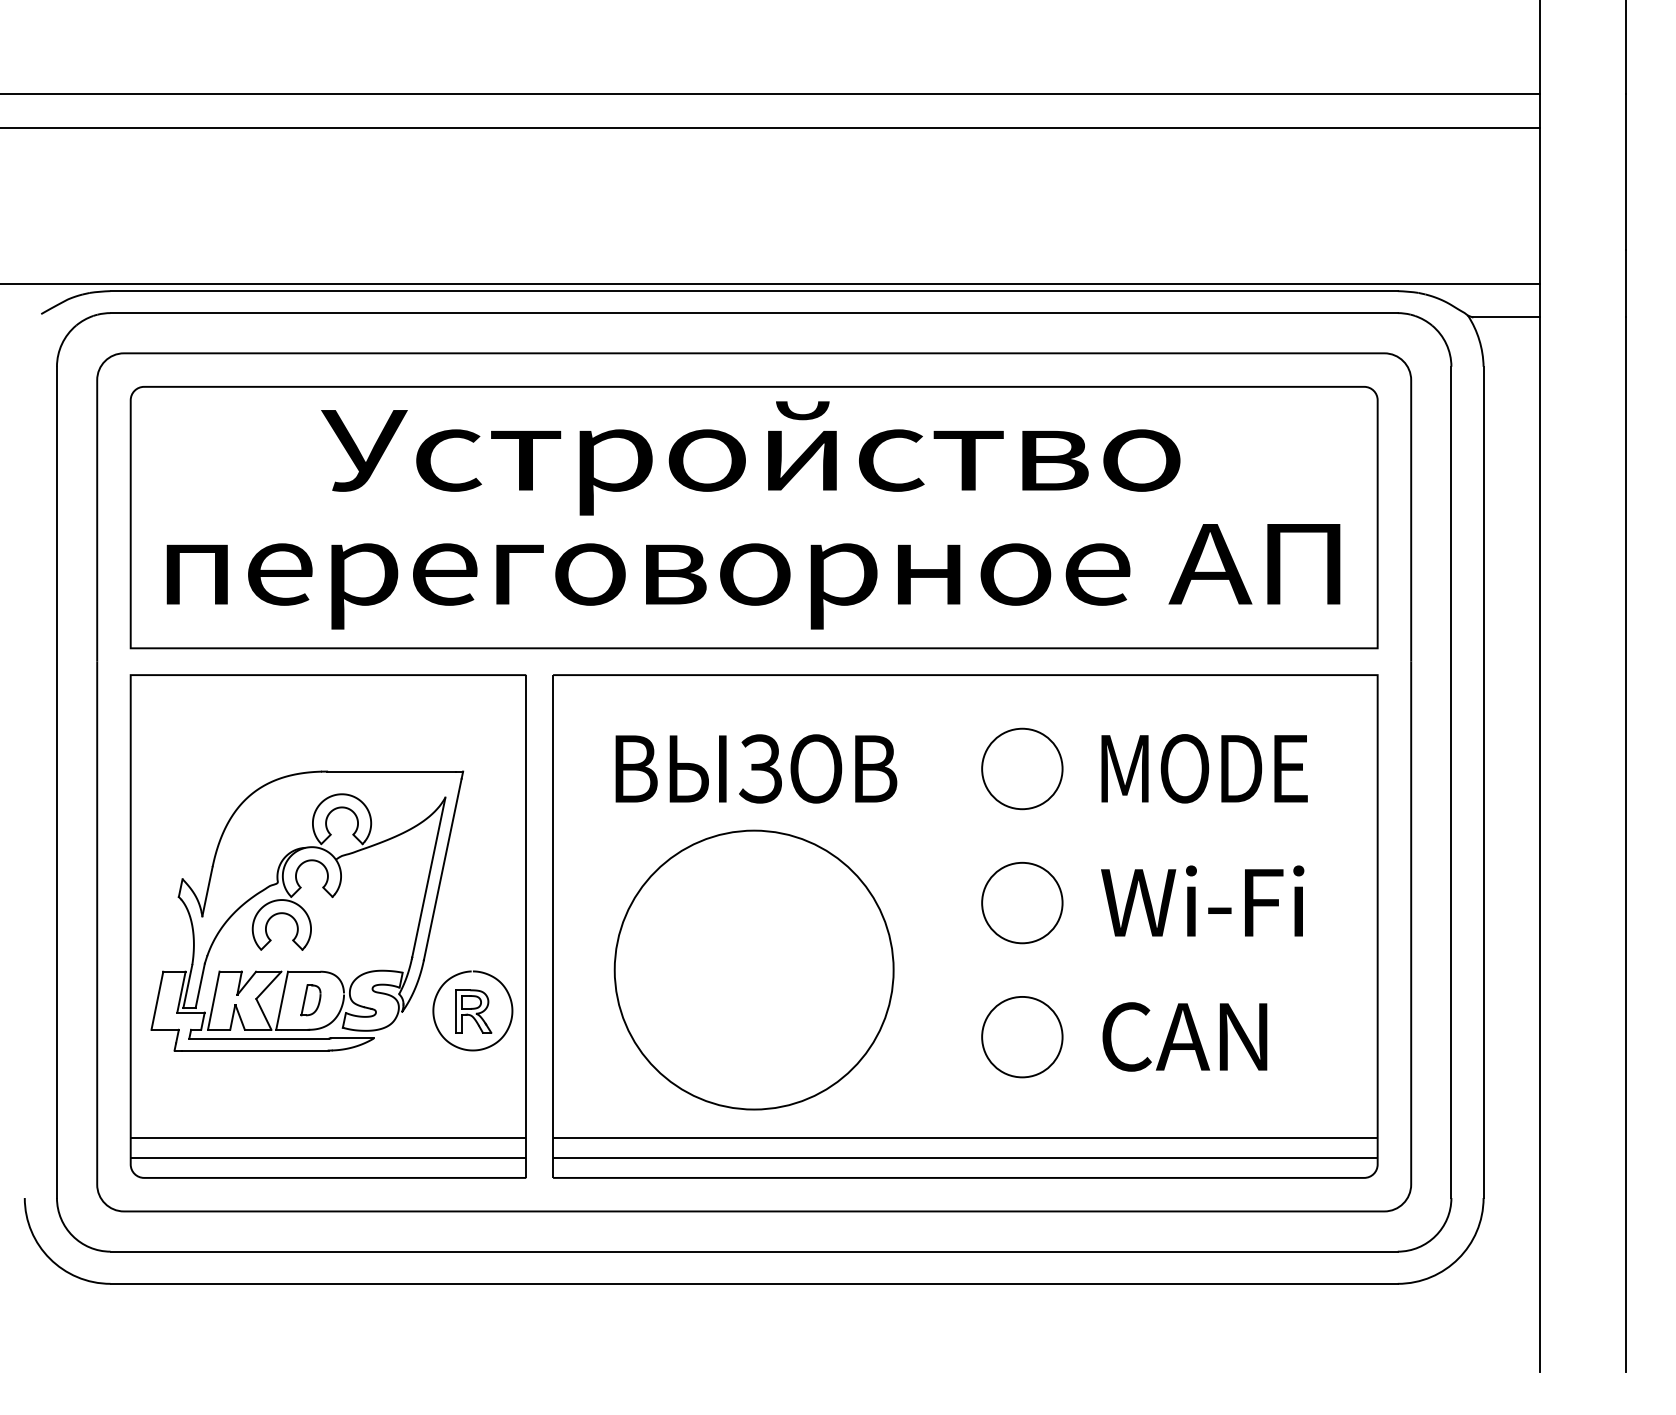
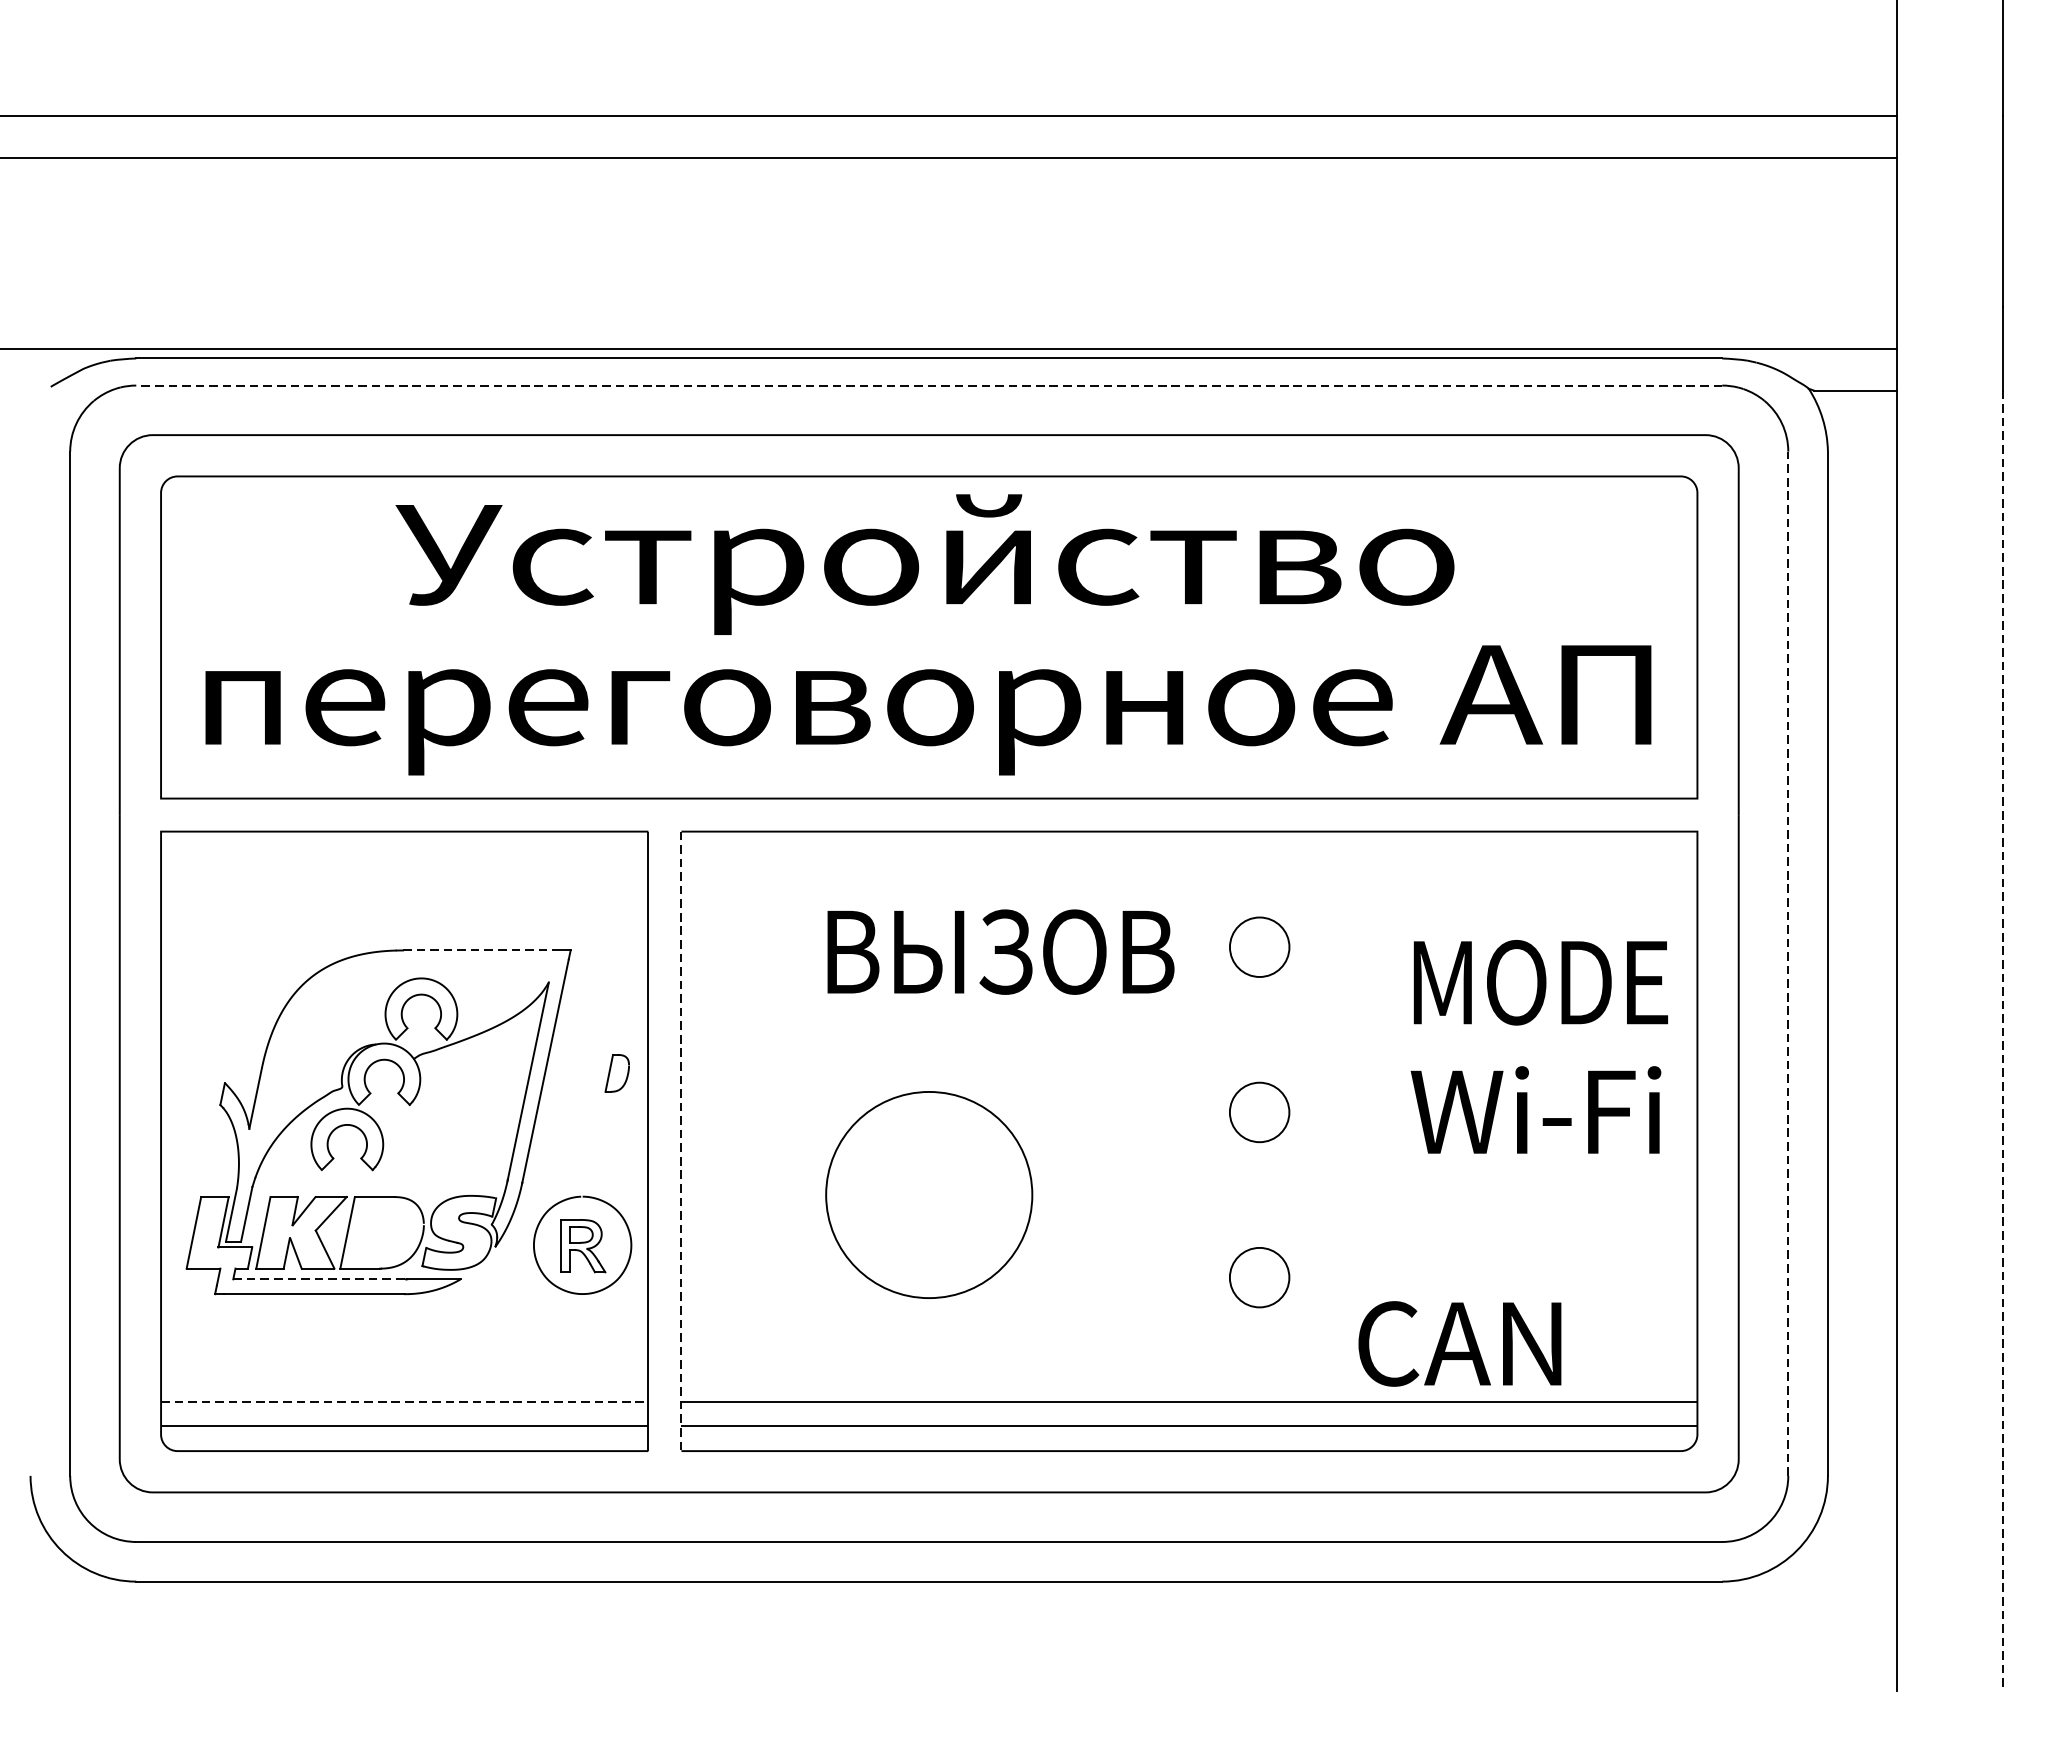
line: (754, 313) -> (929, 386), solid -> dashed
text: (756, 768) -> (1001, 951), moved
circle: (1022, 768) -> (1259, 946), size x0.6
text: (1204, 768) -> (1540, 982), moved
line: (391, 771) -> (482, 950), solid -> dashed
line: (1451, 782) -> (1788, 963), solid -> dashed
line: (1625, 844) -> (2002, 1040), solid -> dashed
text: (1202, 900) -> (1535, 1109), moved
circle: (1022, 902) -> (1259, 1111), size x0.6
line: (553, 927) -> (681, 1142), solid -> dashed
circle: (753, 969) -> (928, 1194), size x0.6
part: (310, 1000) -> (616, 1073), moved
circle: (1022, 1036) -> (1259, 1276), size x0.6
text: (1184, 1036) -> (1459, 1343), moved
line: (258, 1038) -> (318, 1279), solid -> dashed
line: (328, 1137) -> (404, 1401), solid -> dashed

